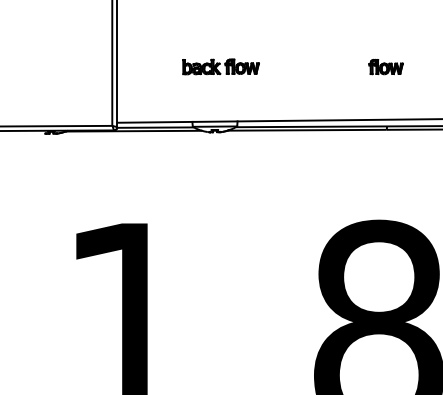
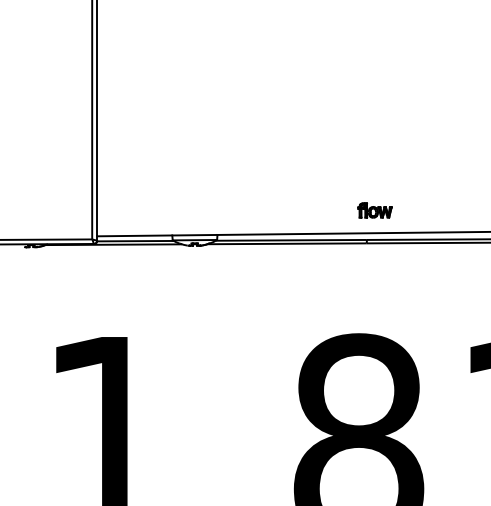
part: (220, 66) -> (200, 180), removed
part: (385, 66) -> (374, 210), moved

